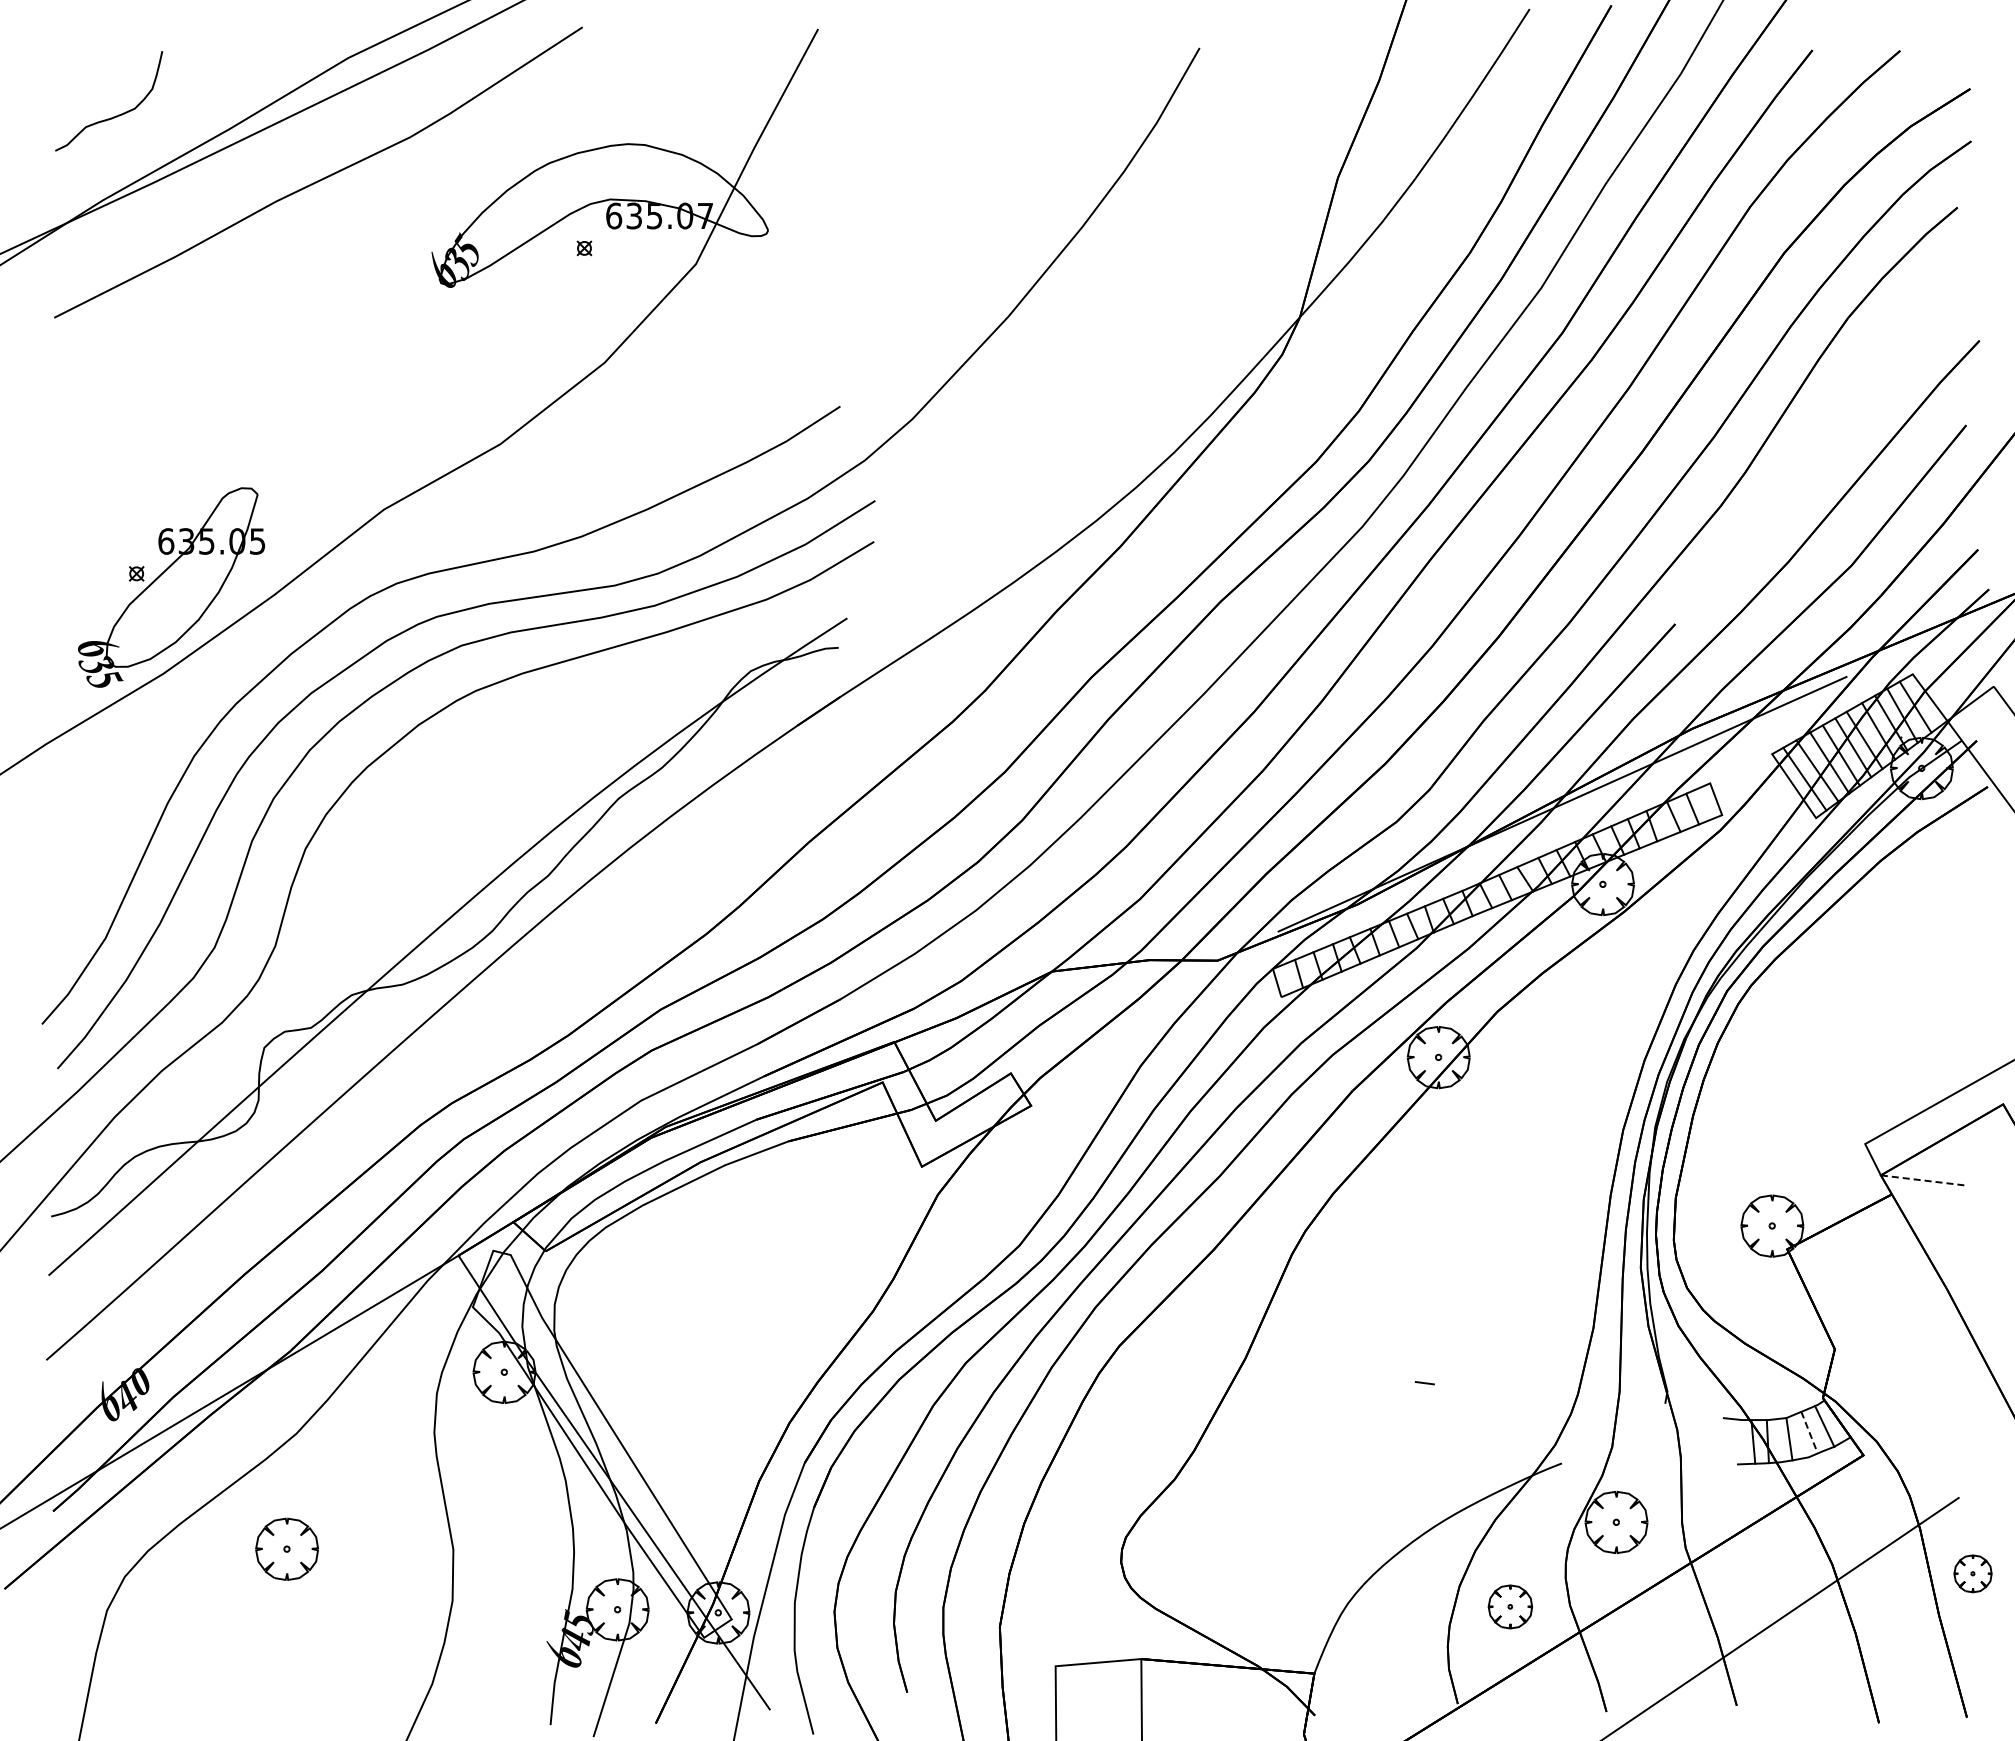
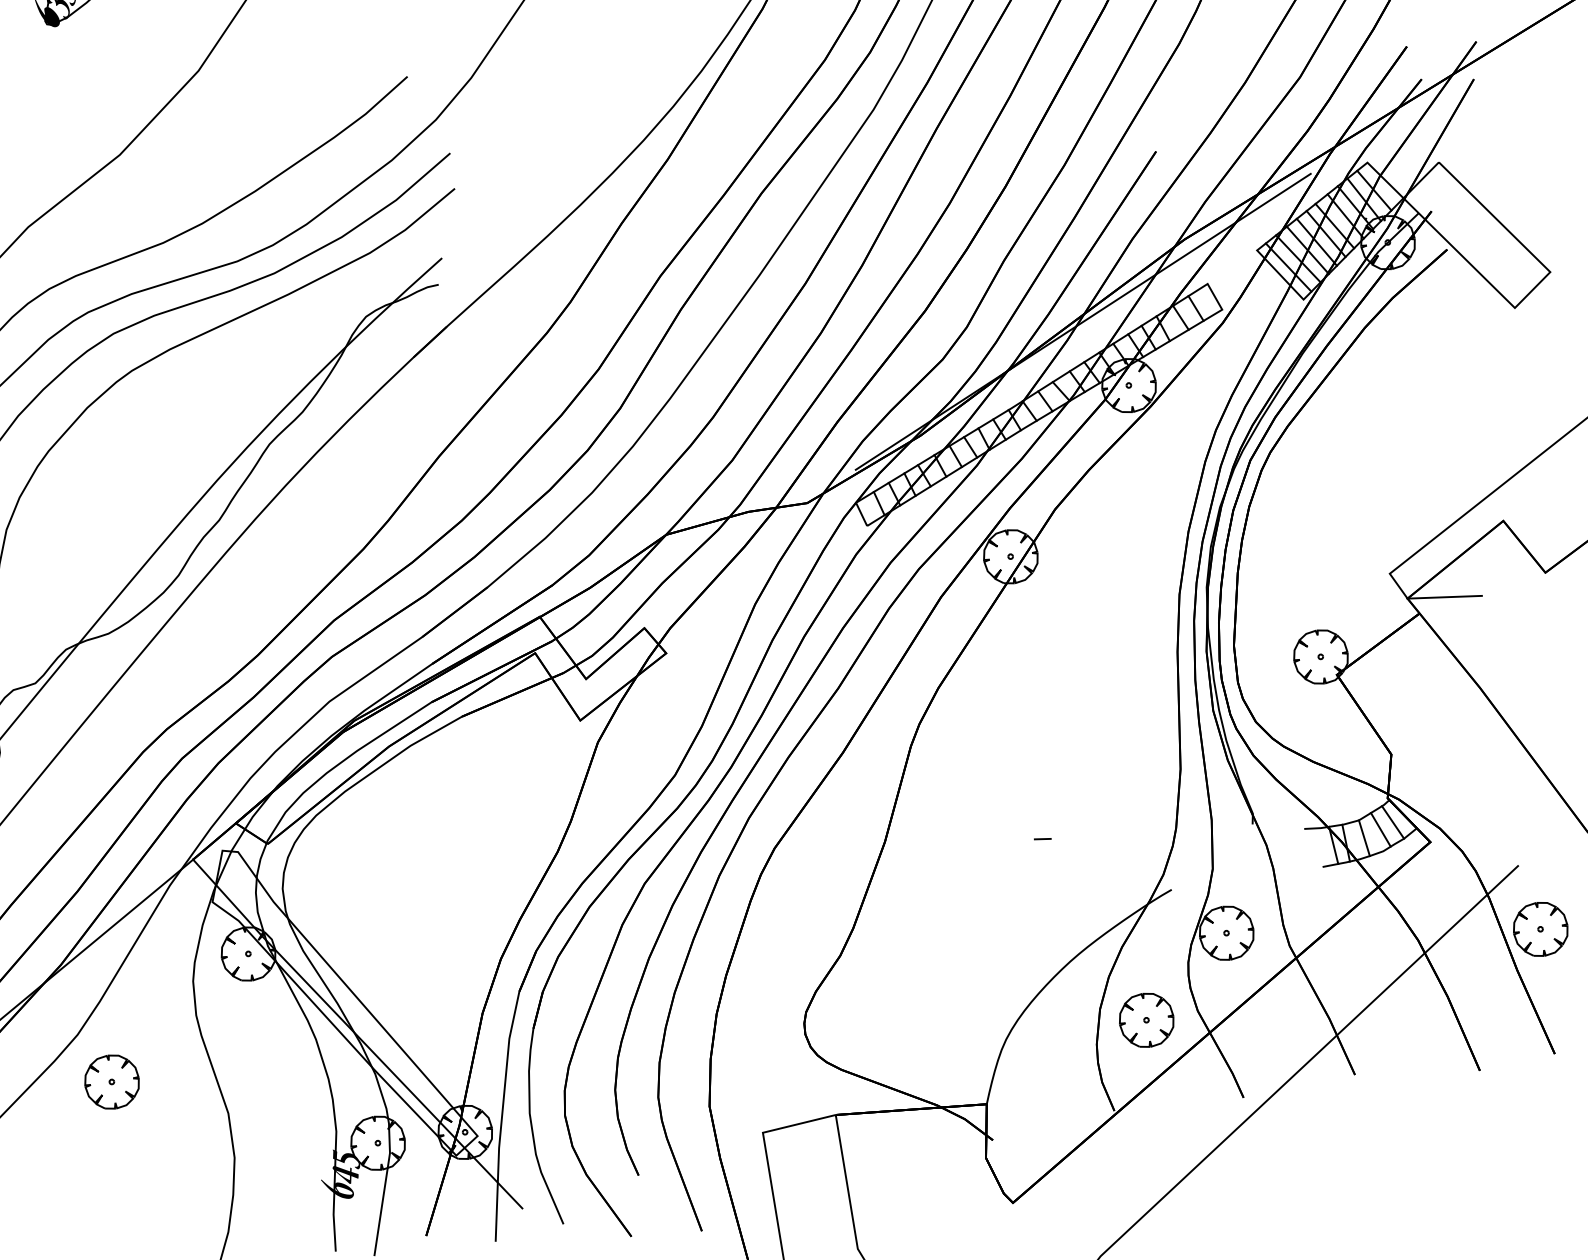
line: (1923, 1180) -> (1444, 597), dashed -> solid
line: (1809, 1433) -> (1380, 830), dashed -> solid
part: (286, 1548) -> (111, 1081), moved
part: (1972, 1573) -> (1540, 929), size x1.67
part: (1510, 1606) -> (1146, 1019), size x1.43

